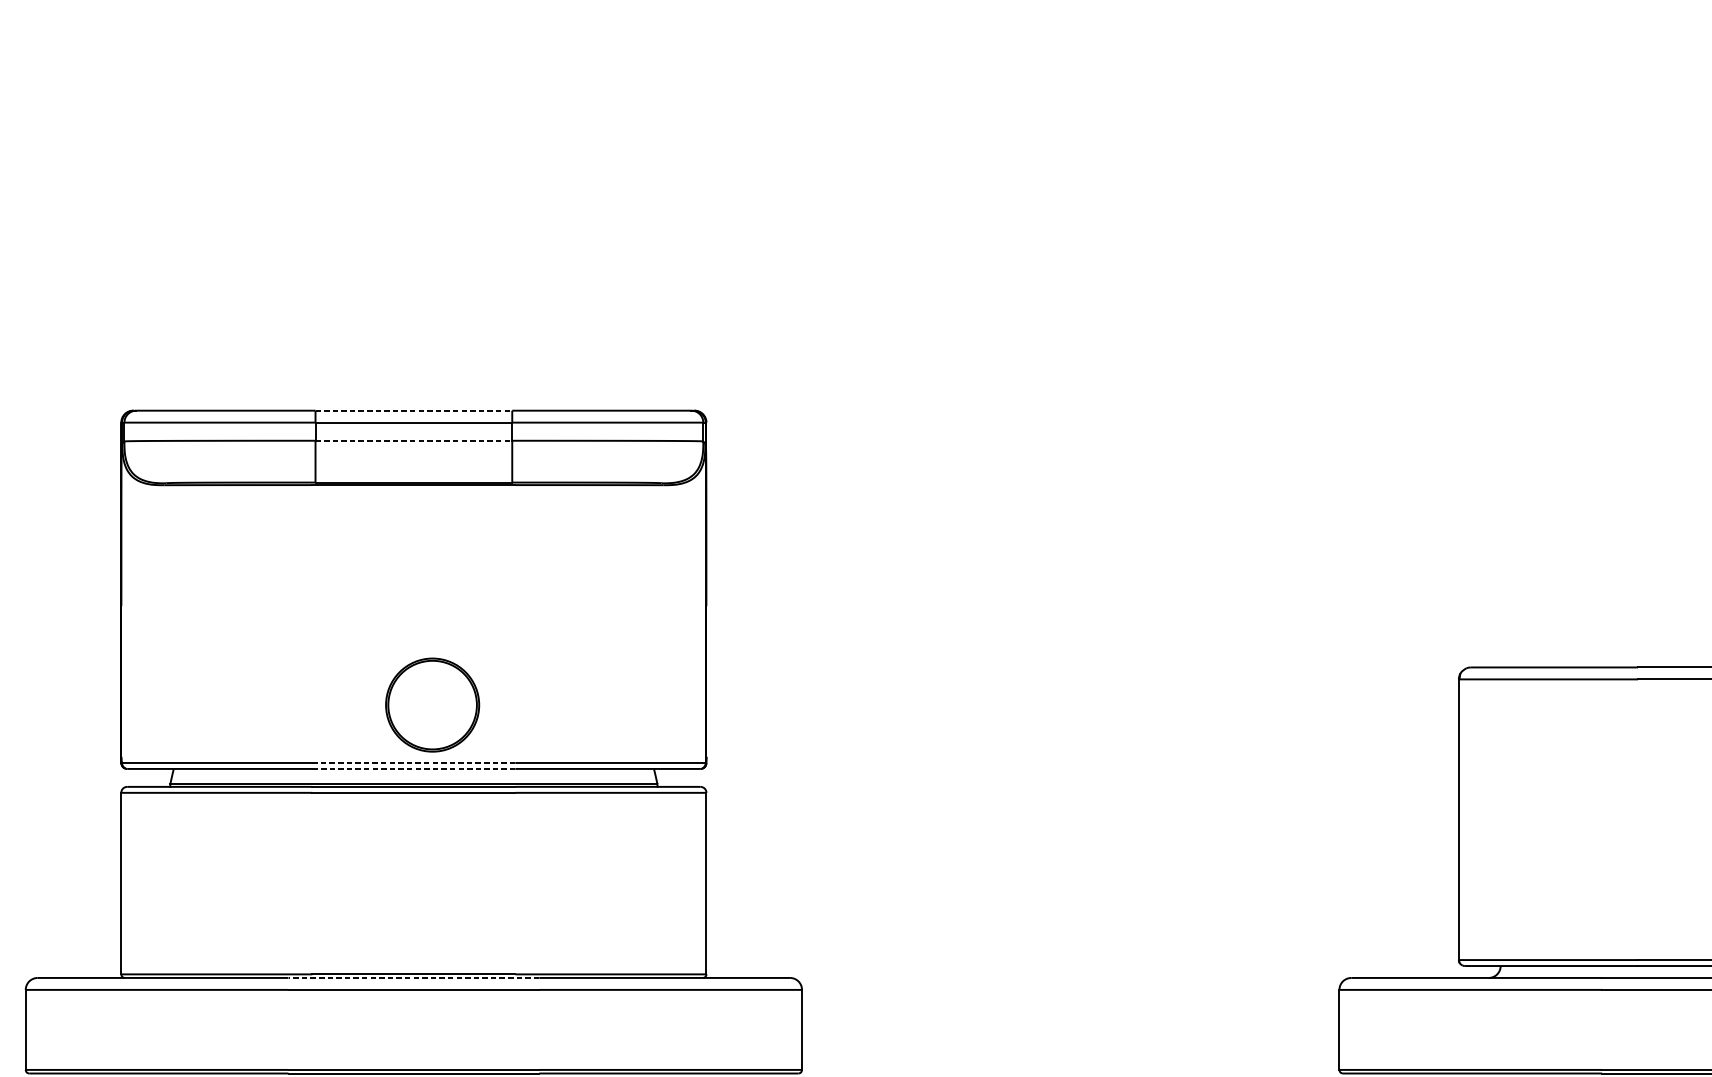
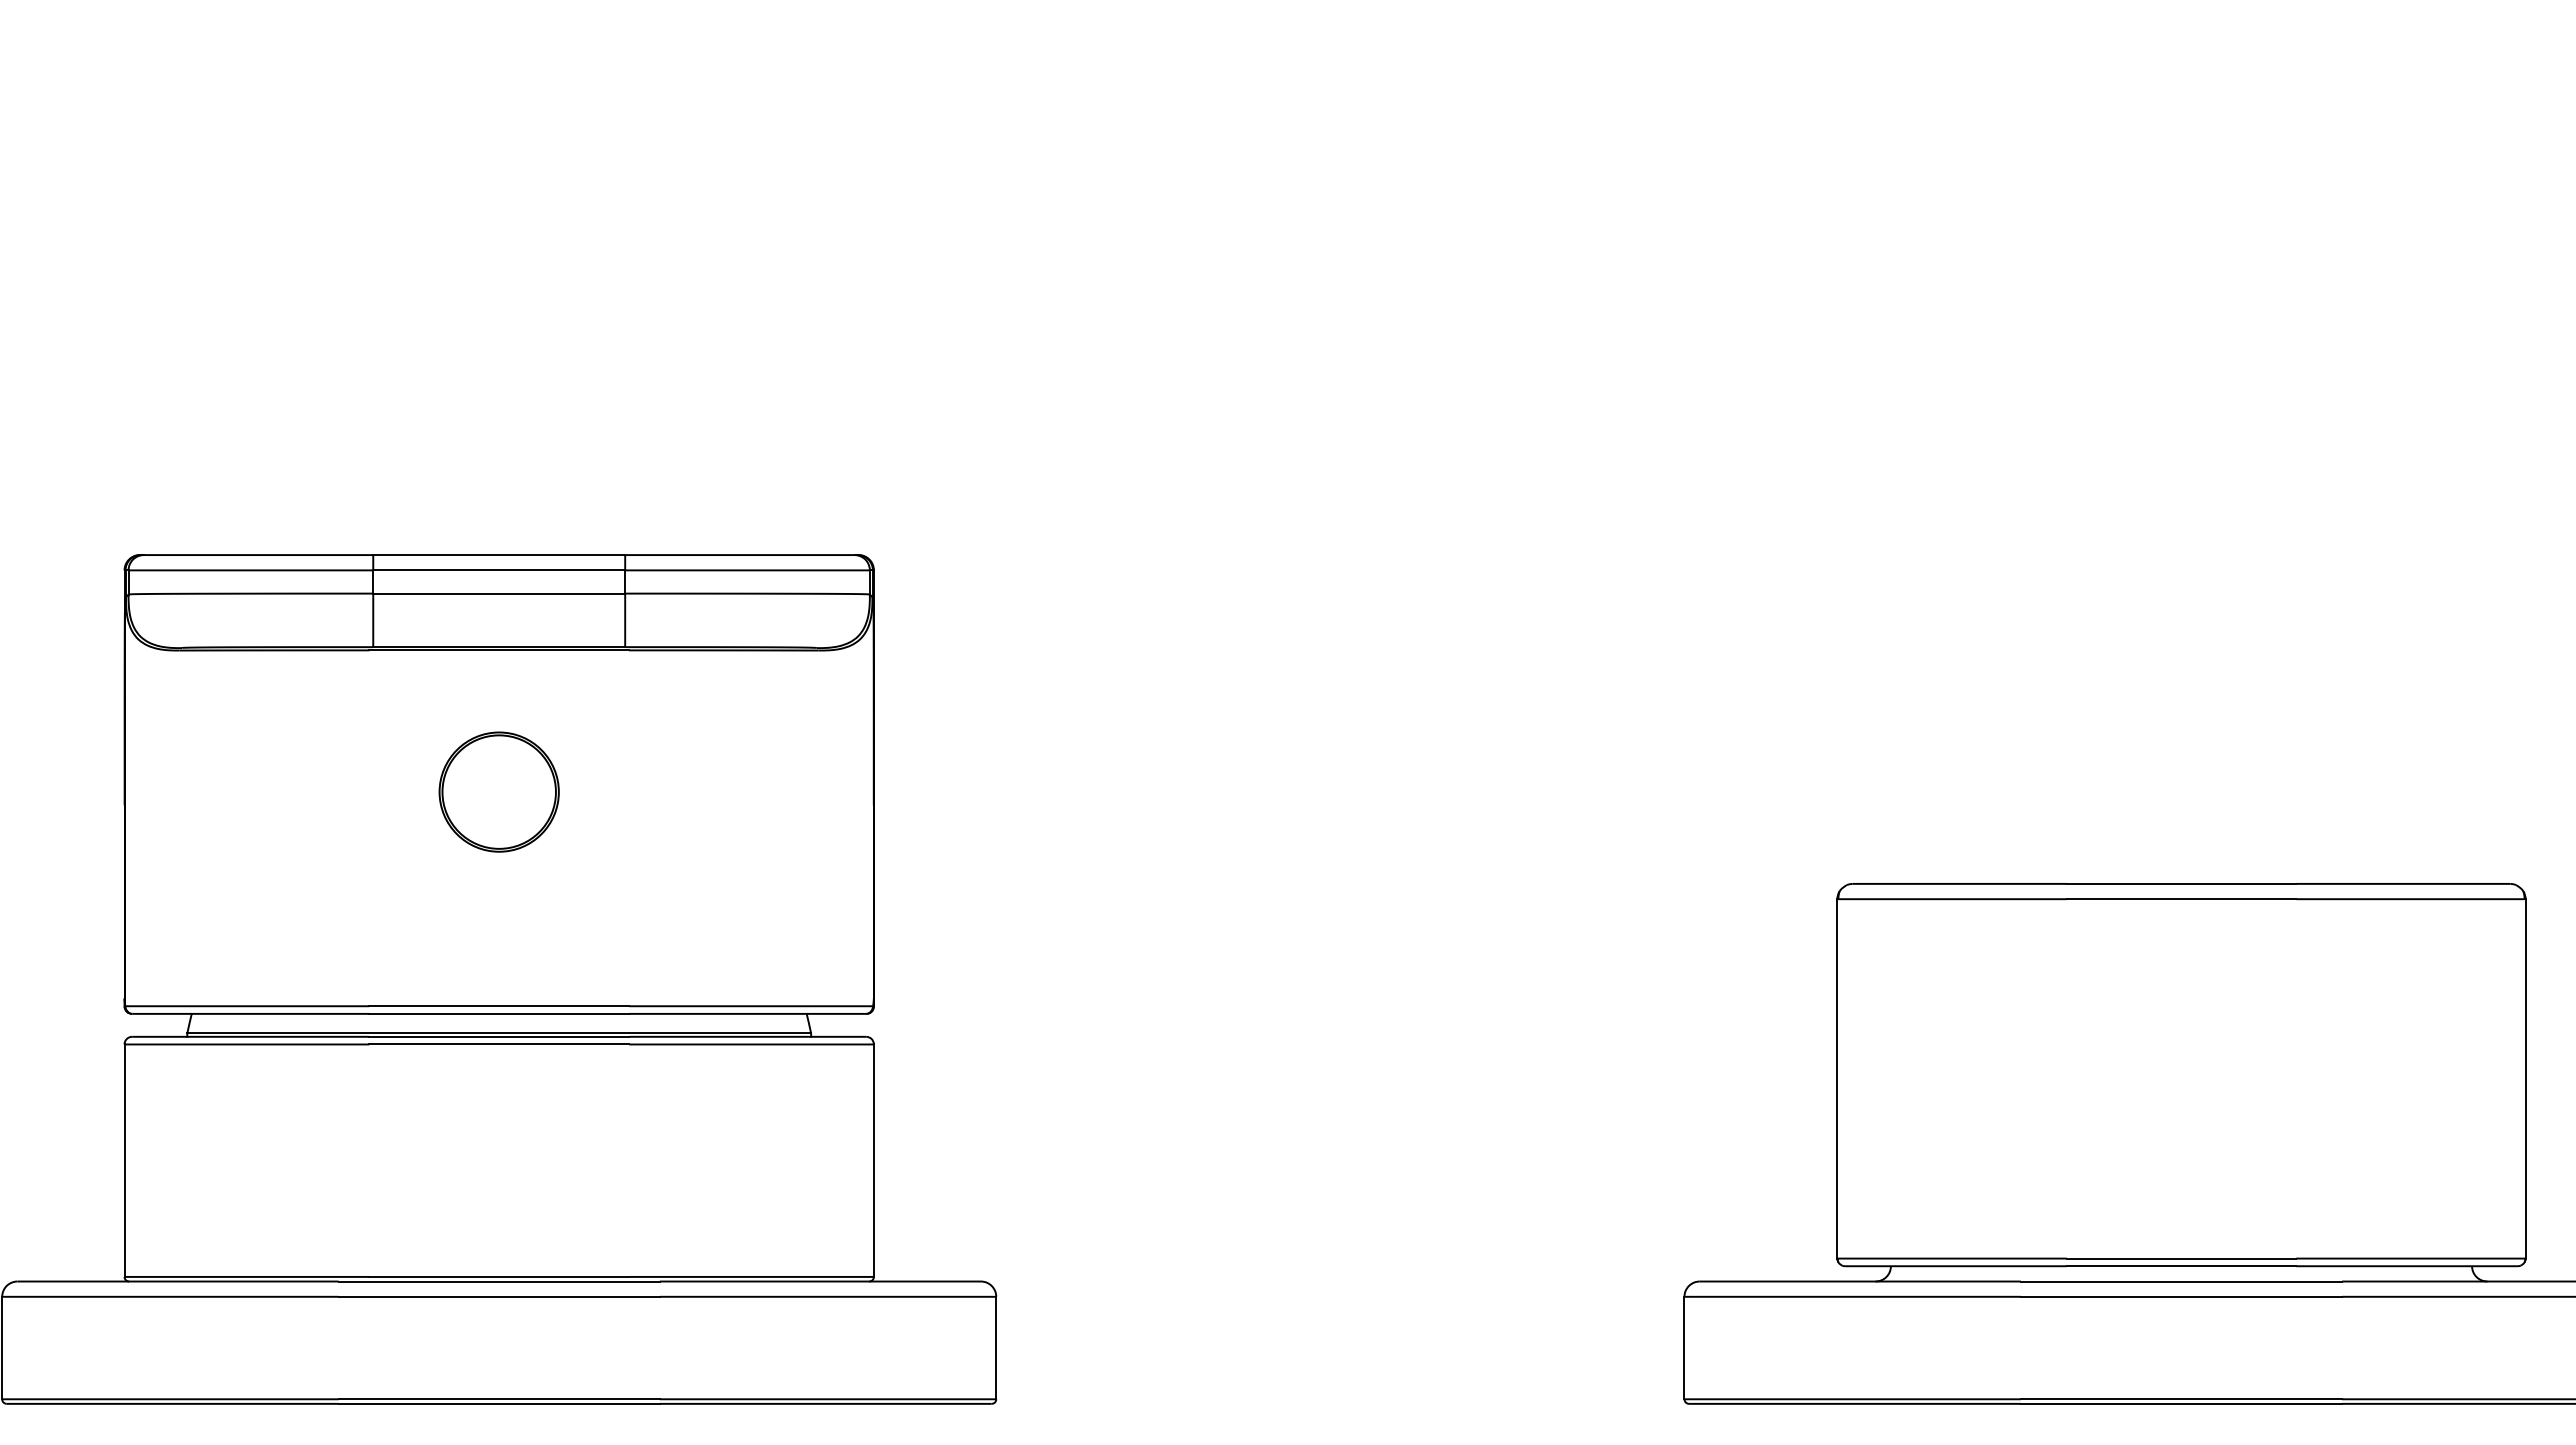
line: (414, 411) -> (499, 555), dashed -> solid
line: (414, 440) -> (499, 593), dashed -> solid
part: (432, 704) -> (498, 791), moved
line: (414, 763) -> (499, 1006), dashed -> solid
line: (414, 768) -> (499, 1013), dashed -> solid
line: (414, 977) -> (499, 1281), dashed -> solid

